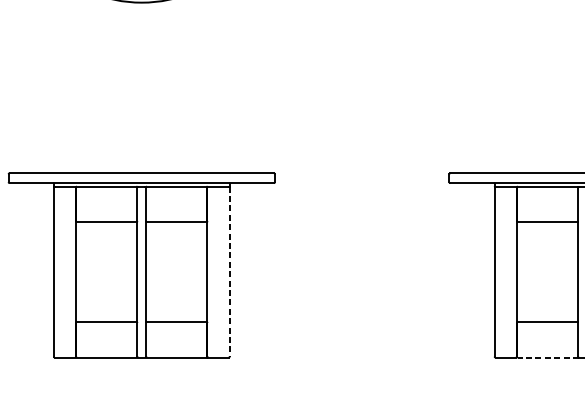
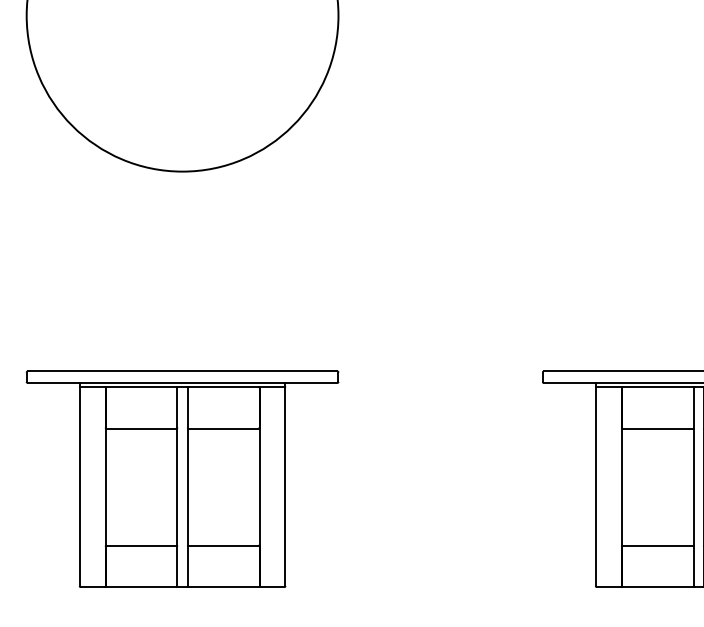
line: (229, 271) -> (285, 486), dashed -> solid
line: (548, 357) -> (658, 587), dashed -> solid

